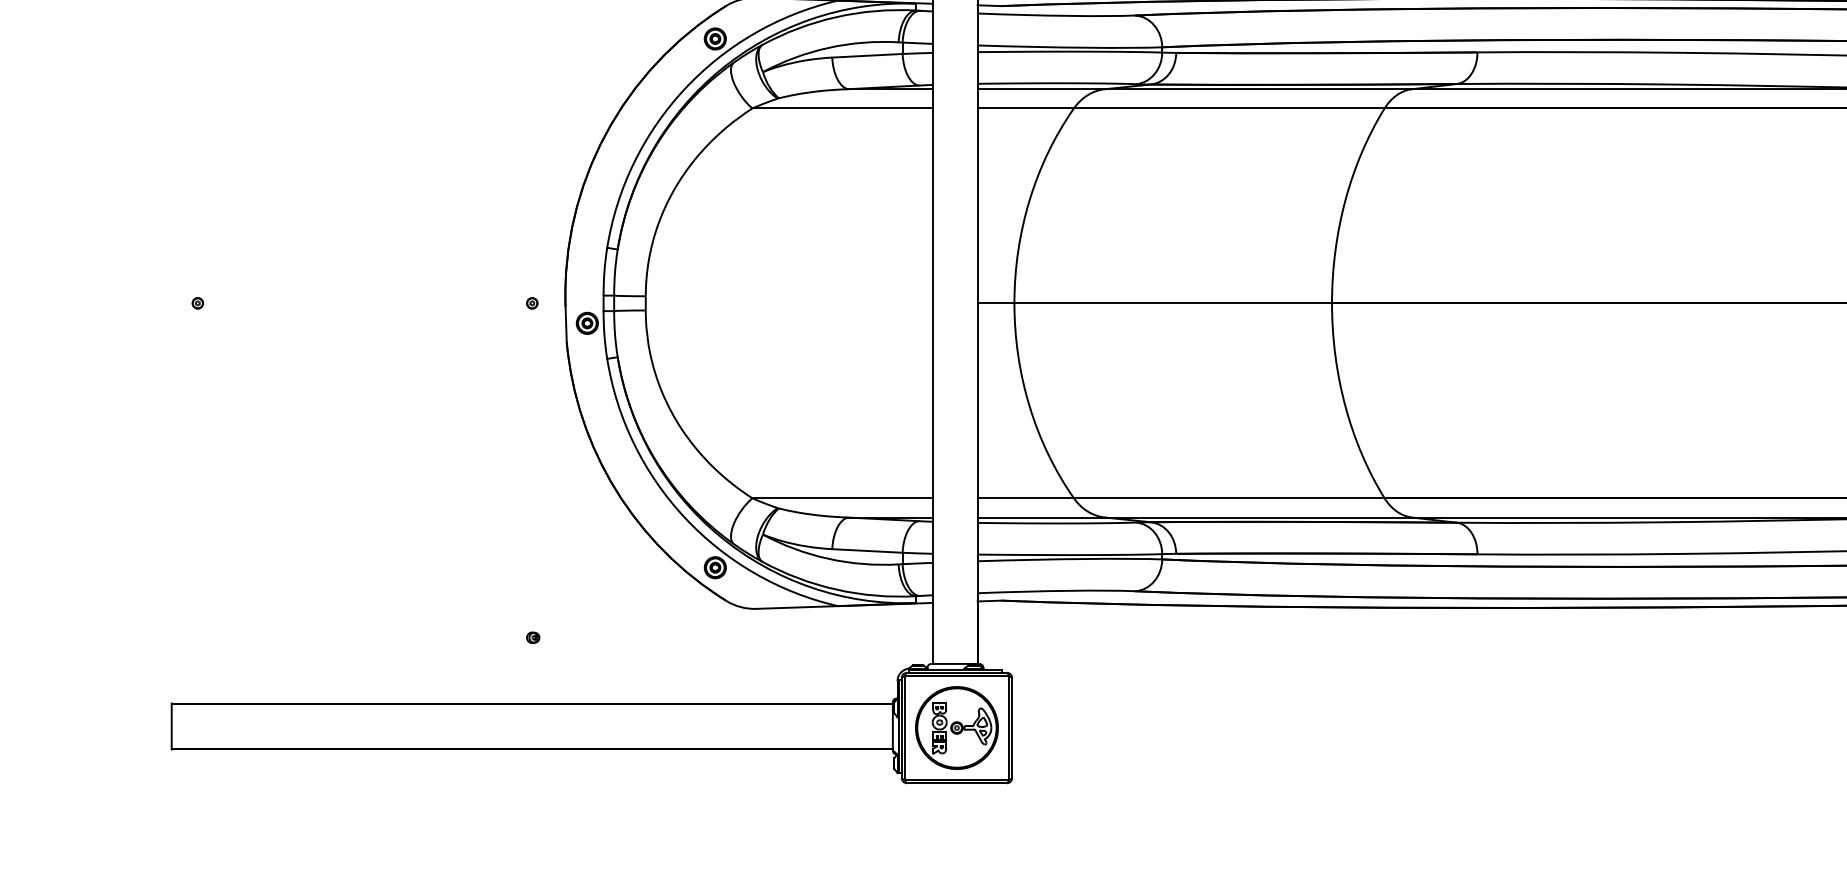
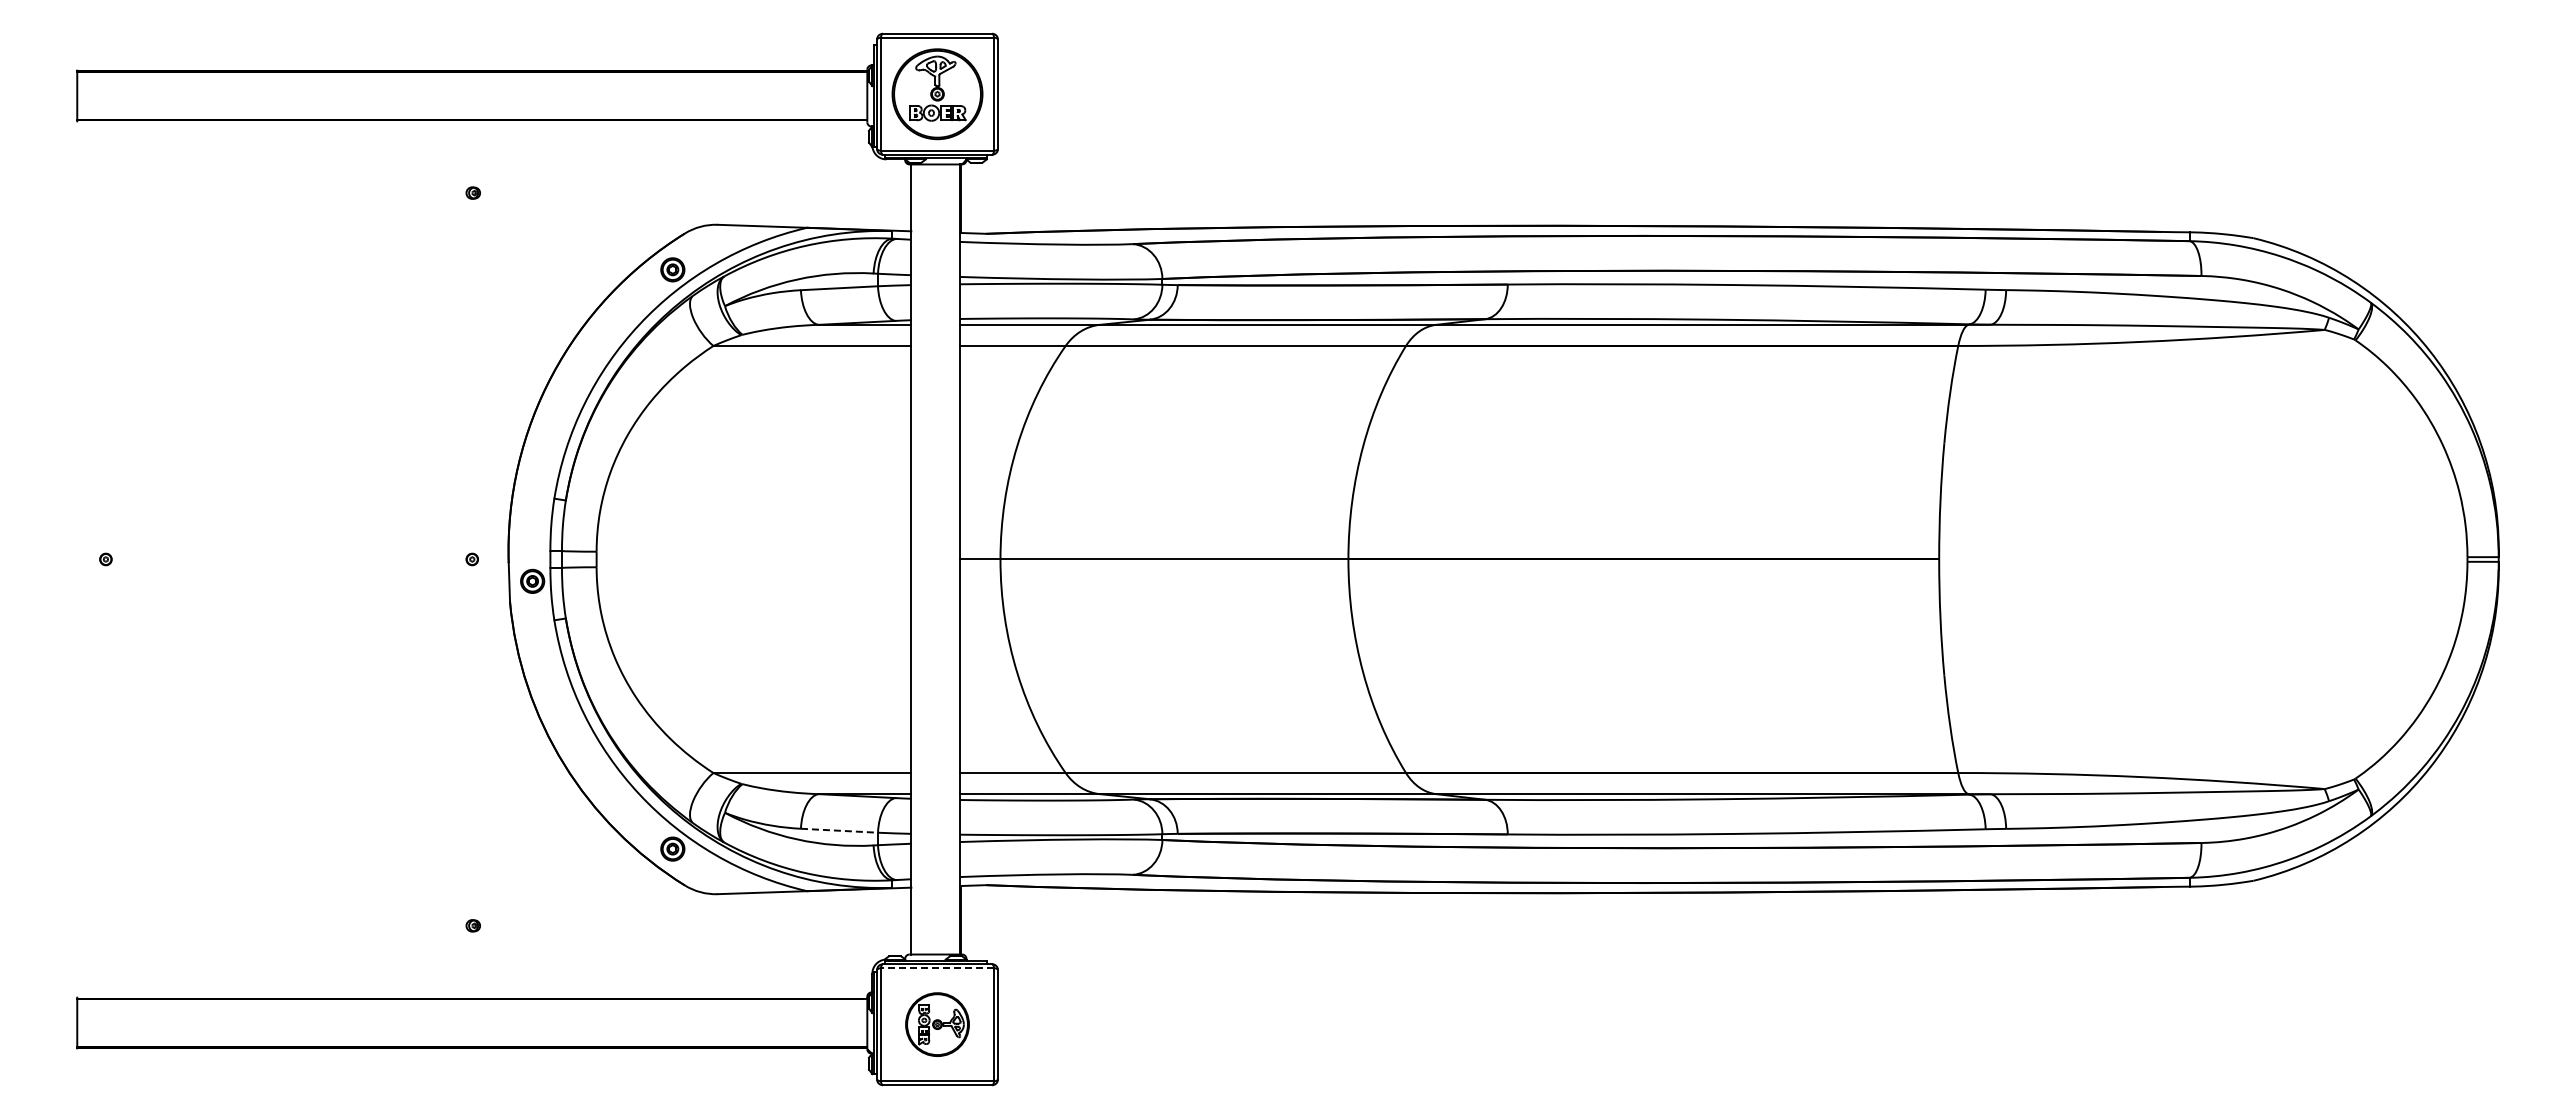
line: (867, 550) -> (839, 830), solid -> dashed
line: (956, 676) -> (937, 968), solid -> dashed
part: (956, 727) -> (937, 1024), size x0.7

